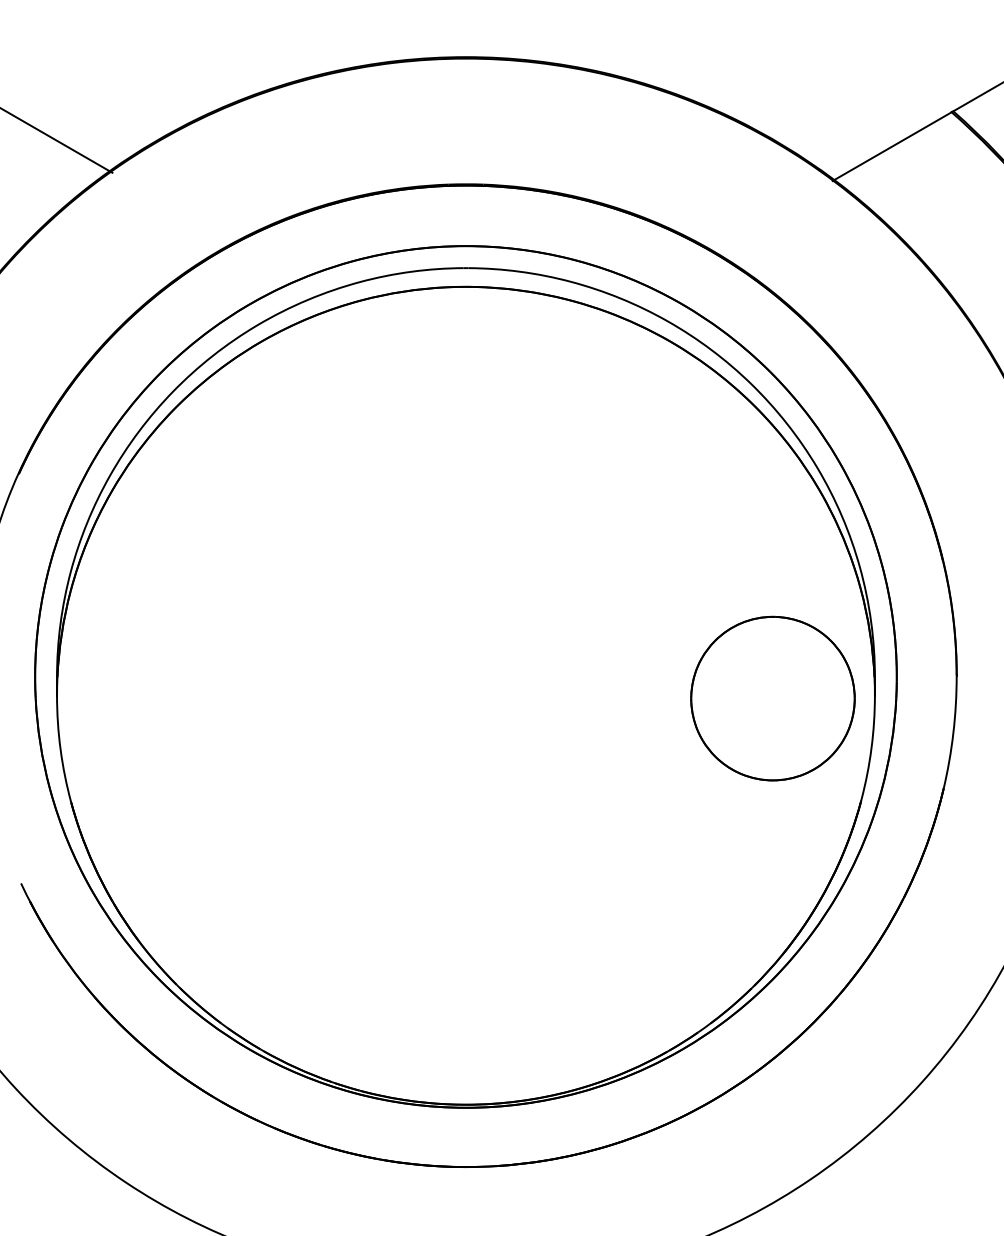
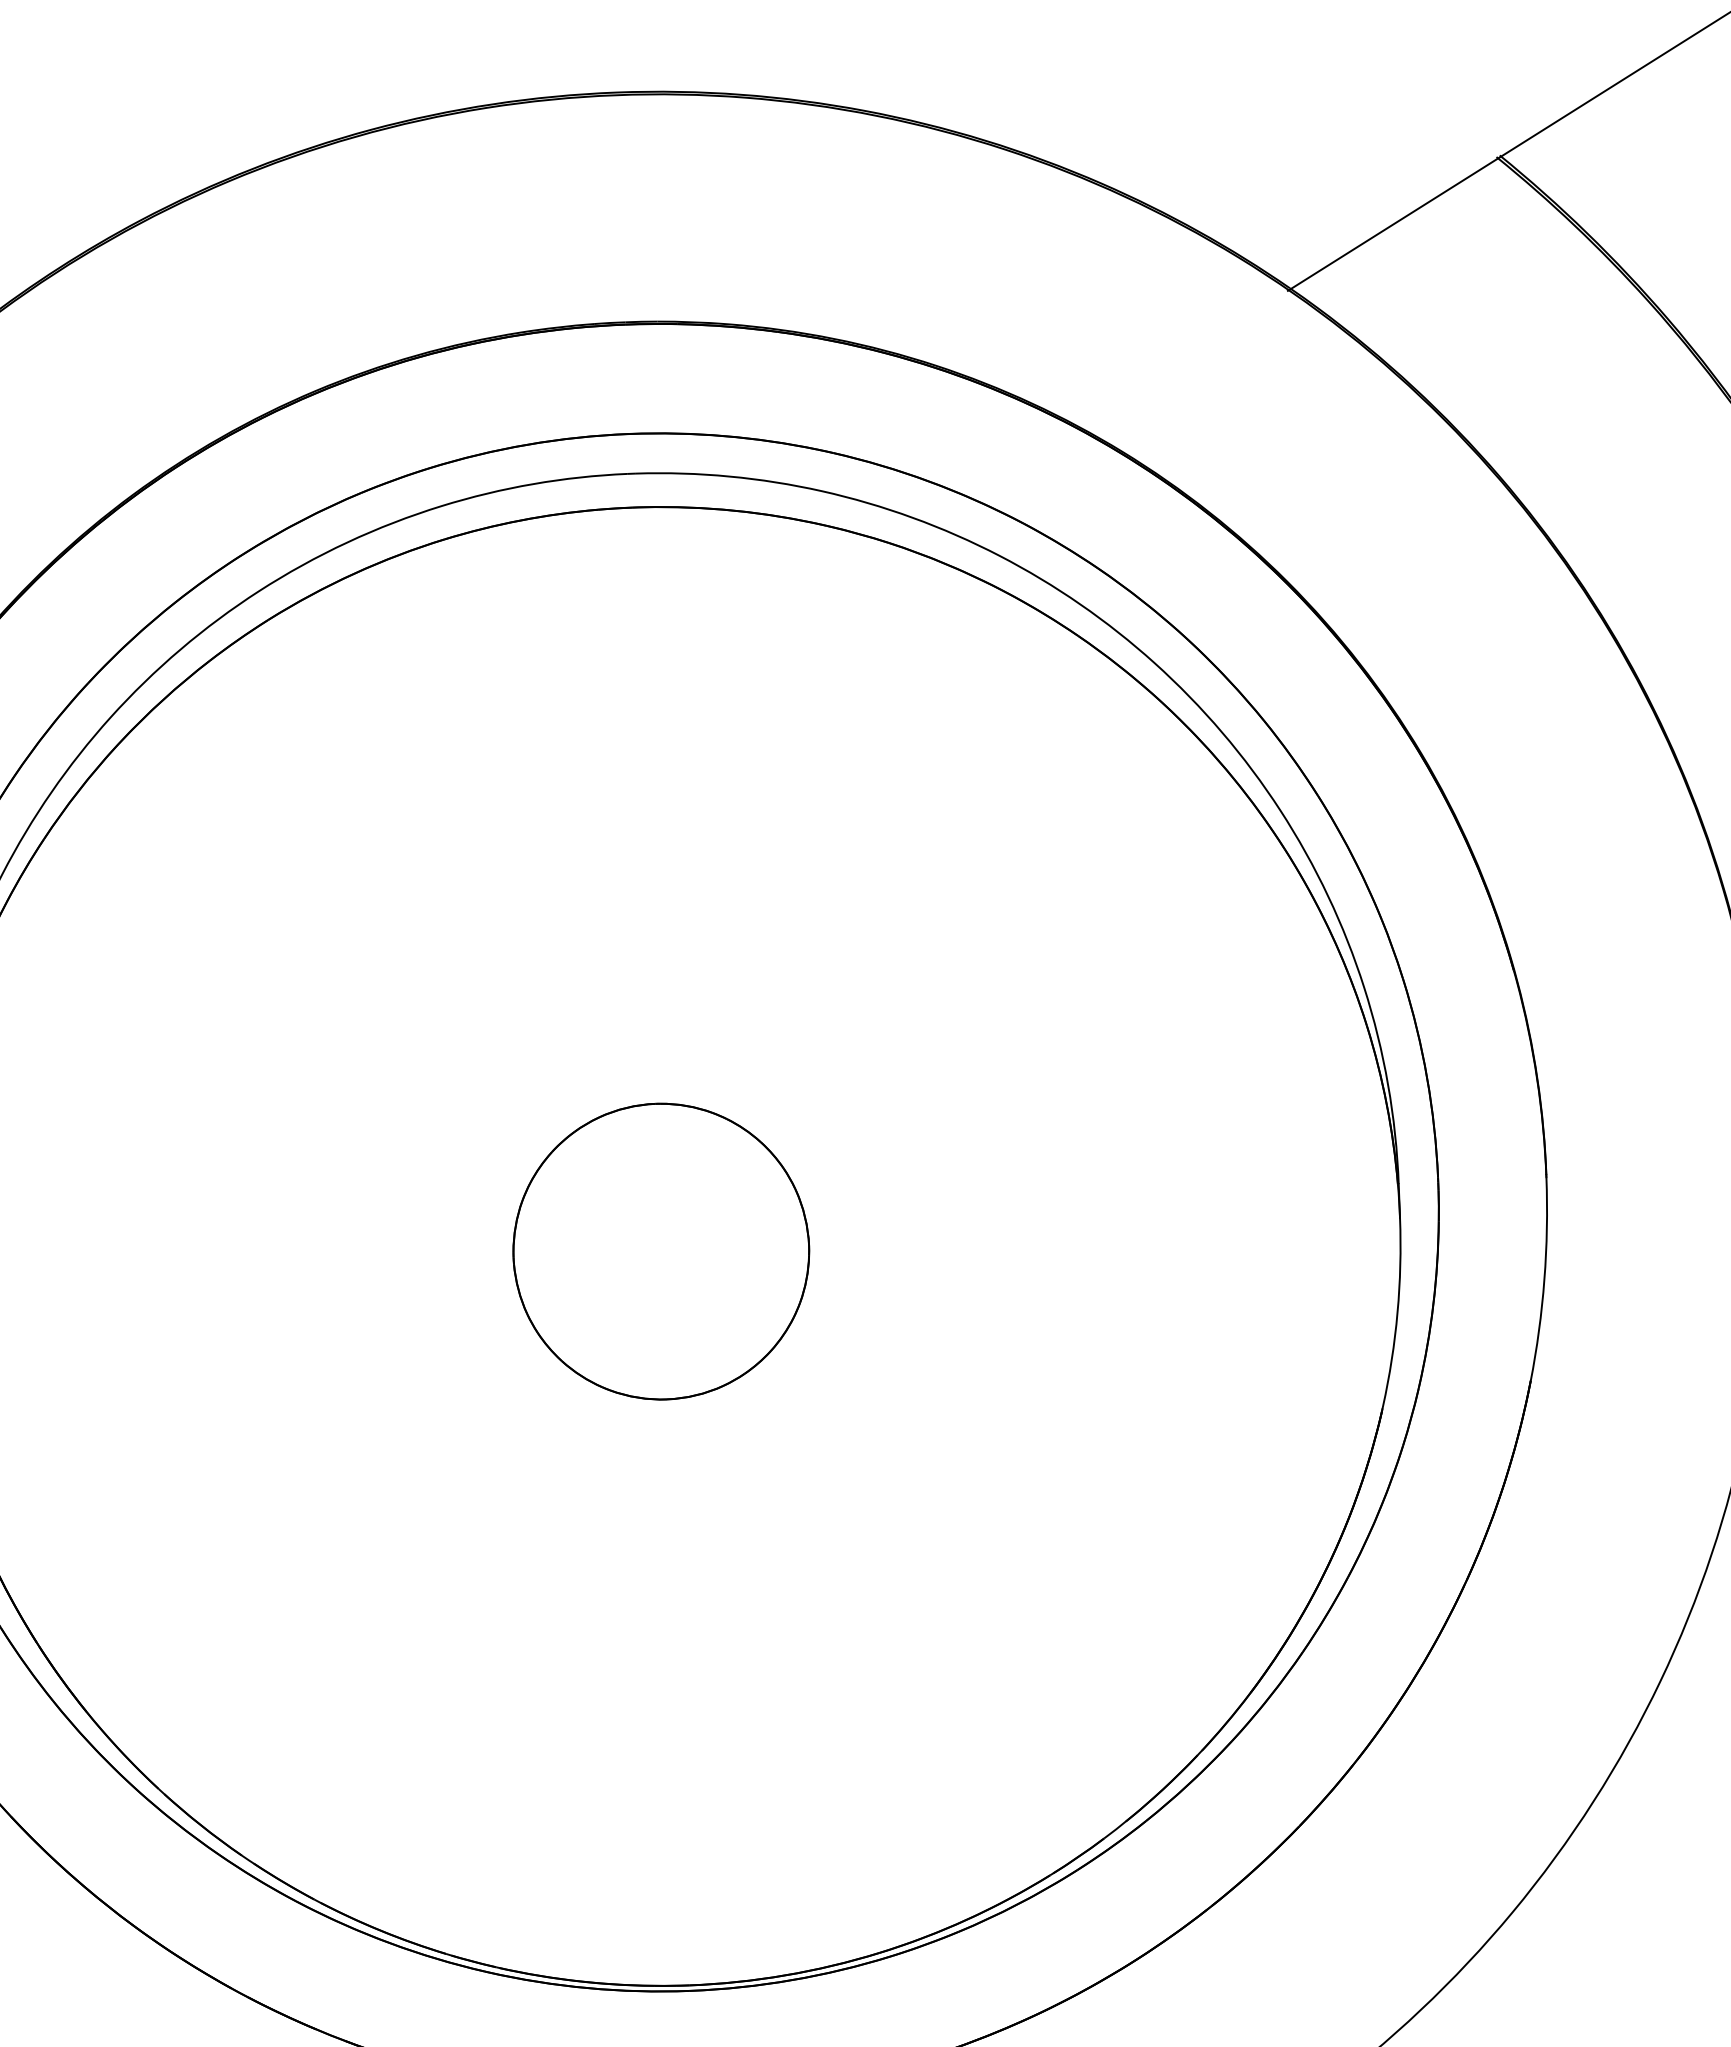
part: (772, 698) -> (660, 1251), moved

